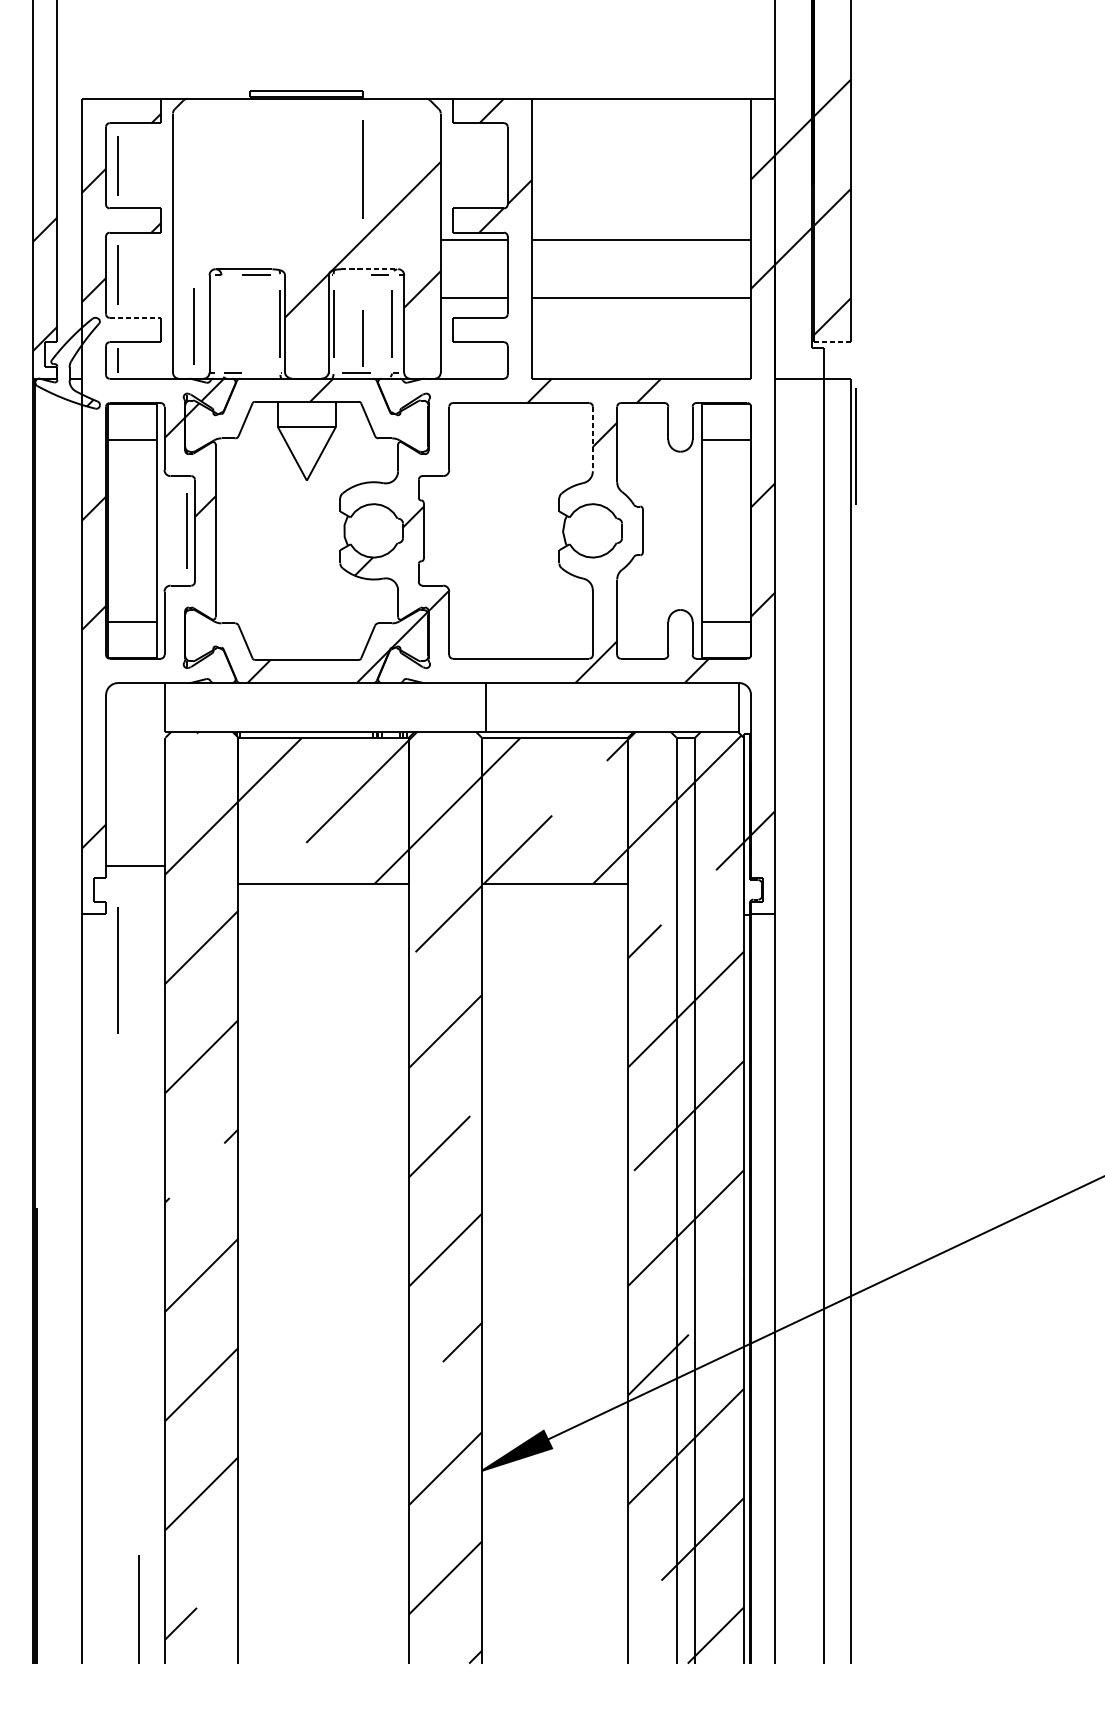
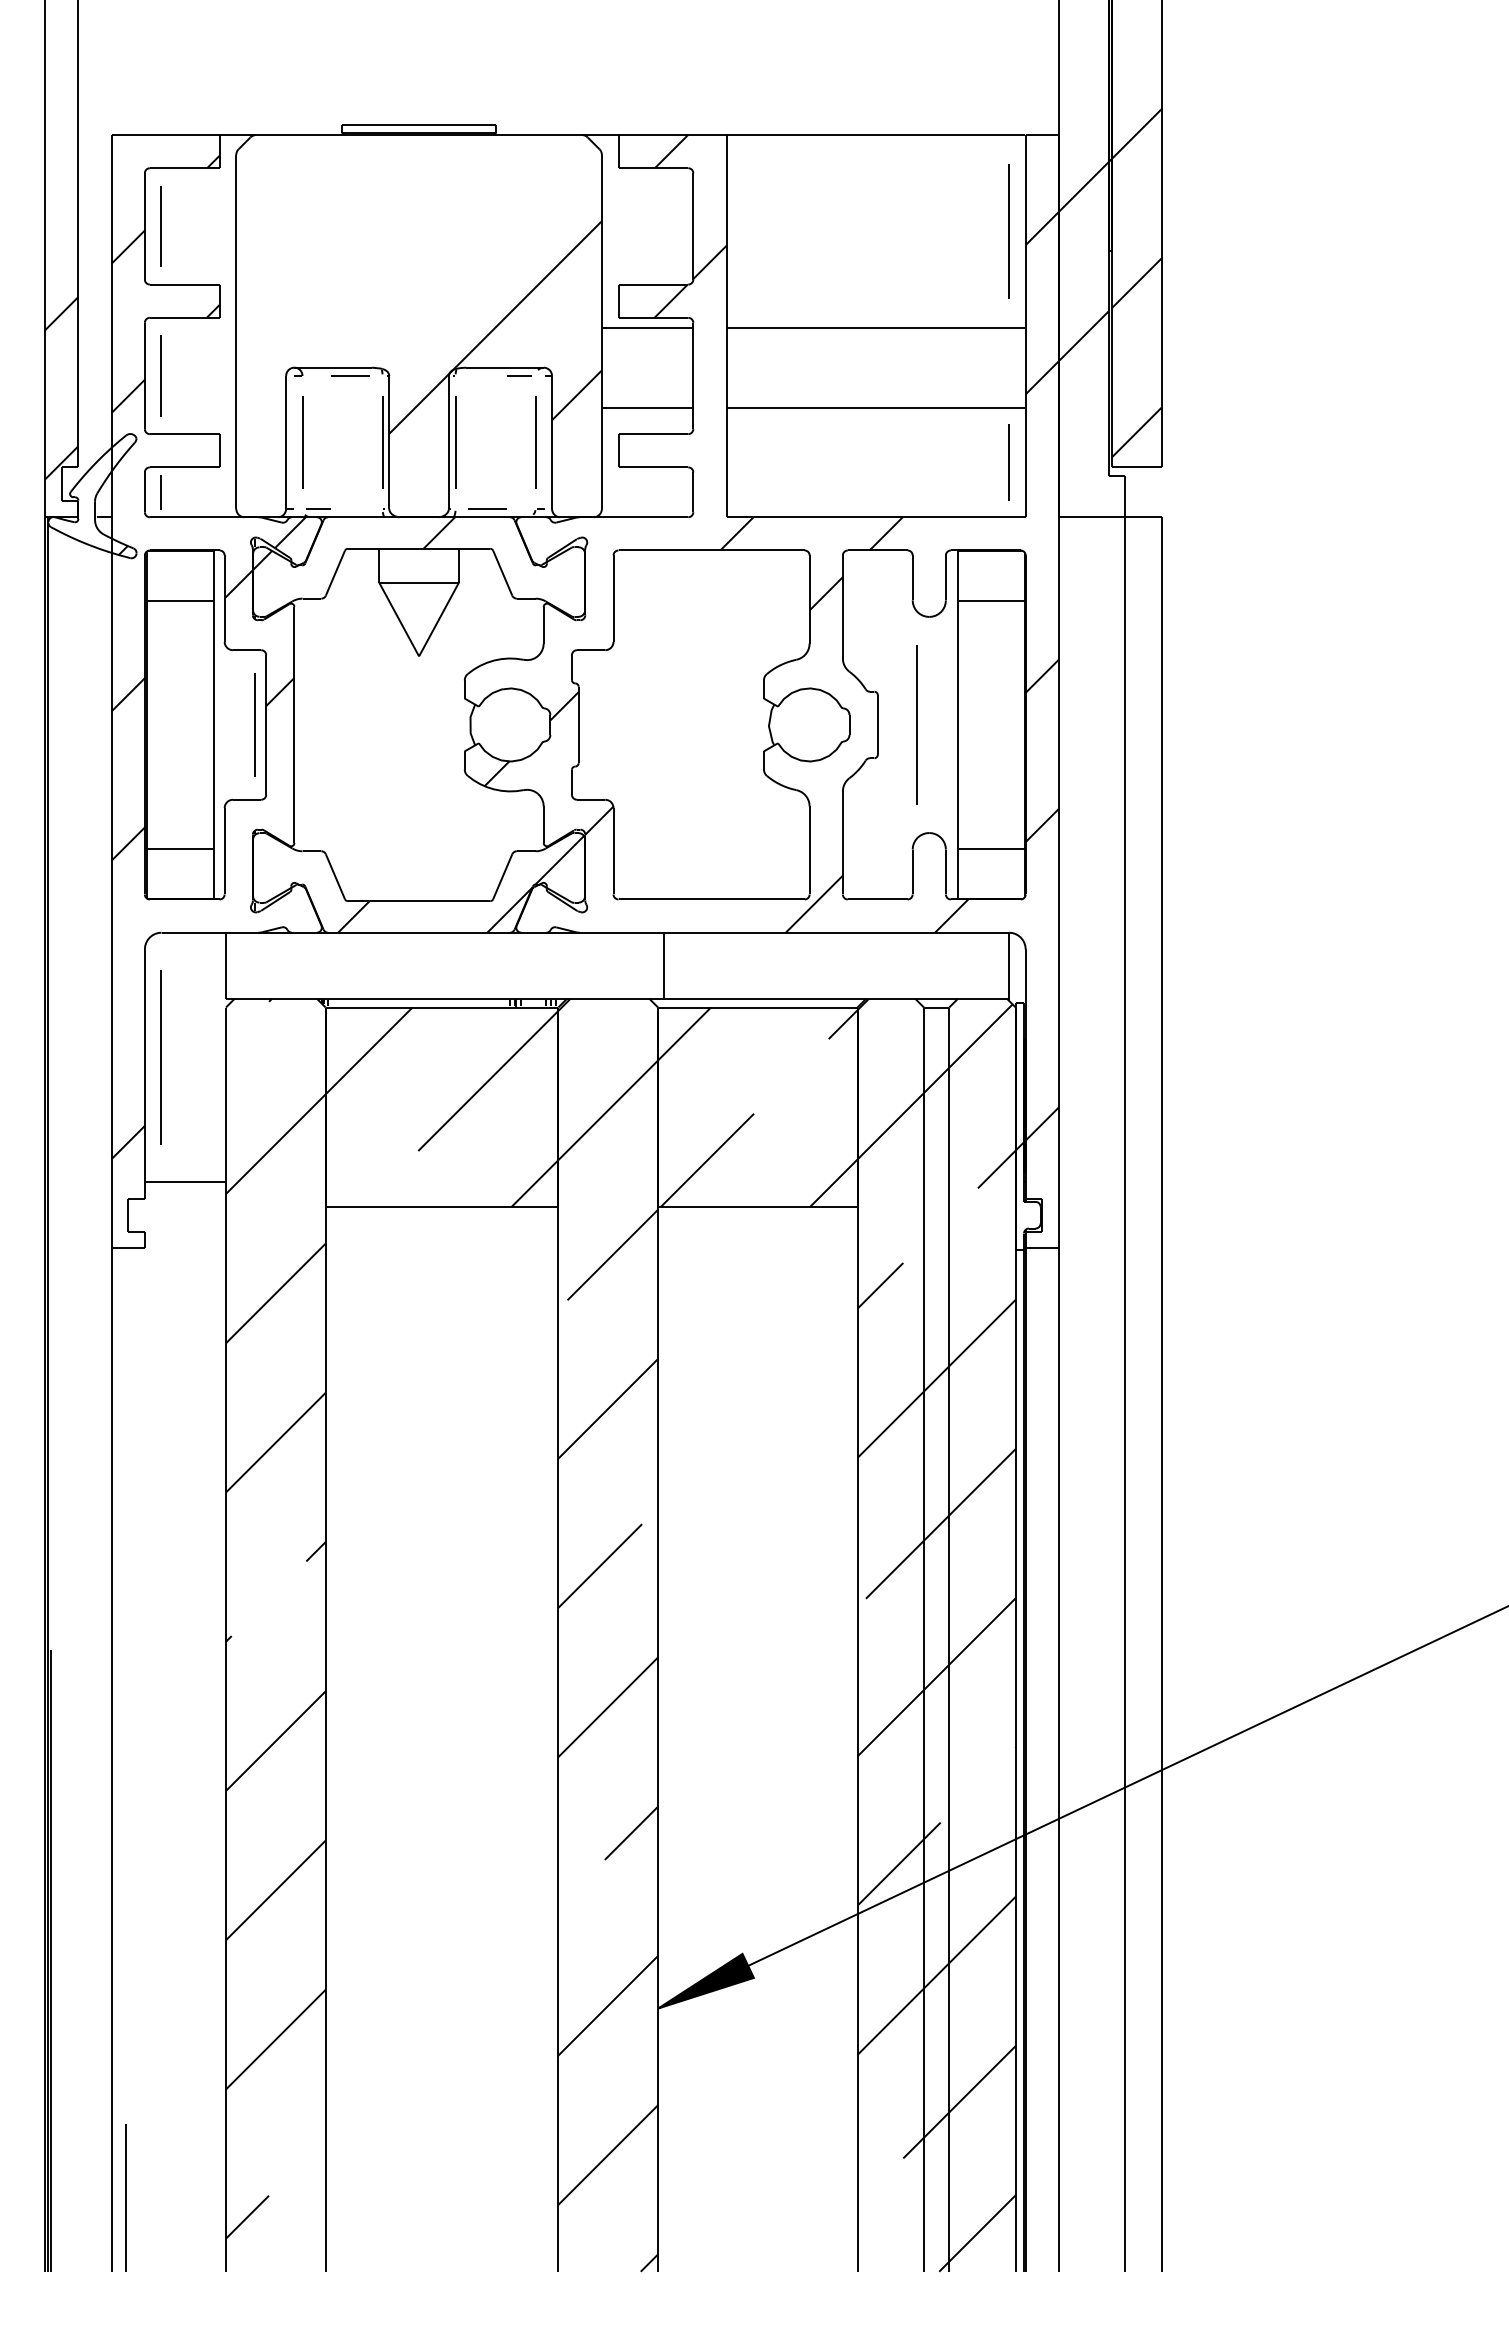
line: (362, 169) -> (1008, 231), moved
line: (369, 269) -> (504, 367), dashed -> solid
line: (135, 318) -> (184, 434), dashed -> solid
line: (221, 324) -> (302, 442), added
line: (192, 326) -> (263, 445), removed
line: (362, 338) -> (1008, 462), moved
line: (832, 342) -> (1137, 467), dashed -> solid
line: (592, 439) -> (809, 600), dashed -> solid
line: (855, 446) -> (916, 724), moved
line: (117, 970) -> (160, 1057), moved
line: (138, 1609) -> (125, 2197), moved

